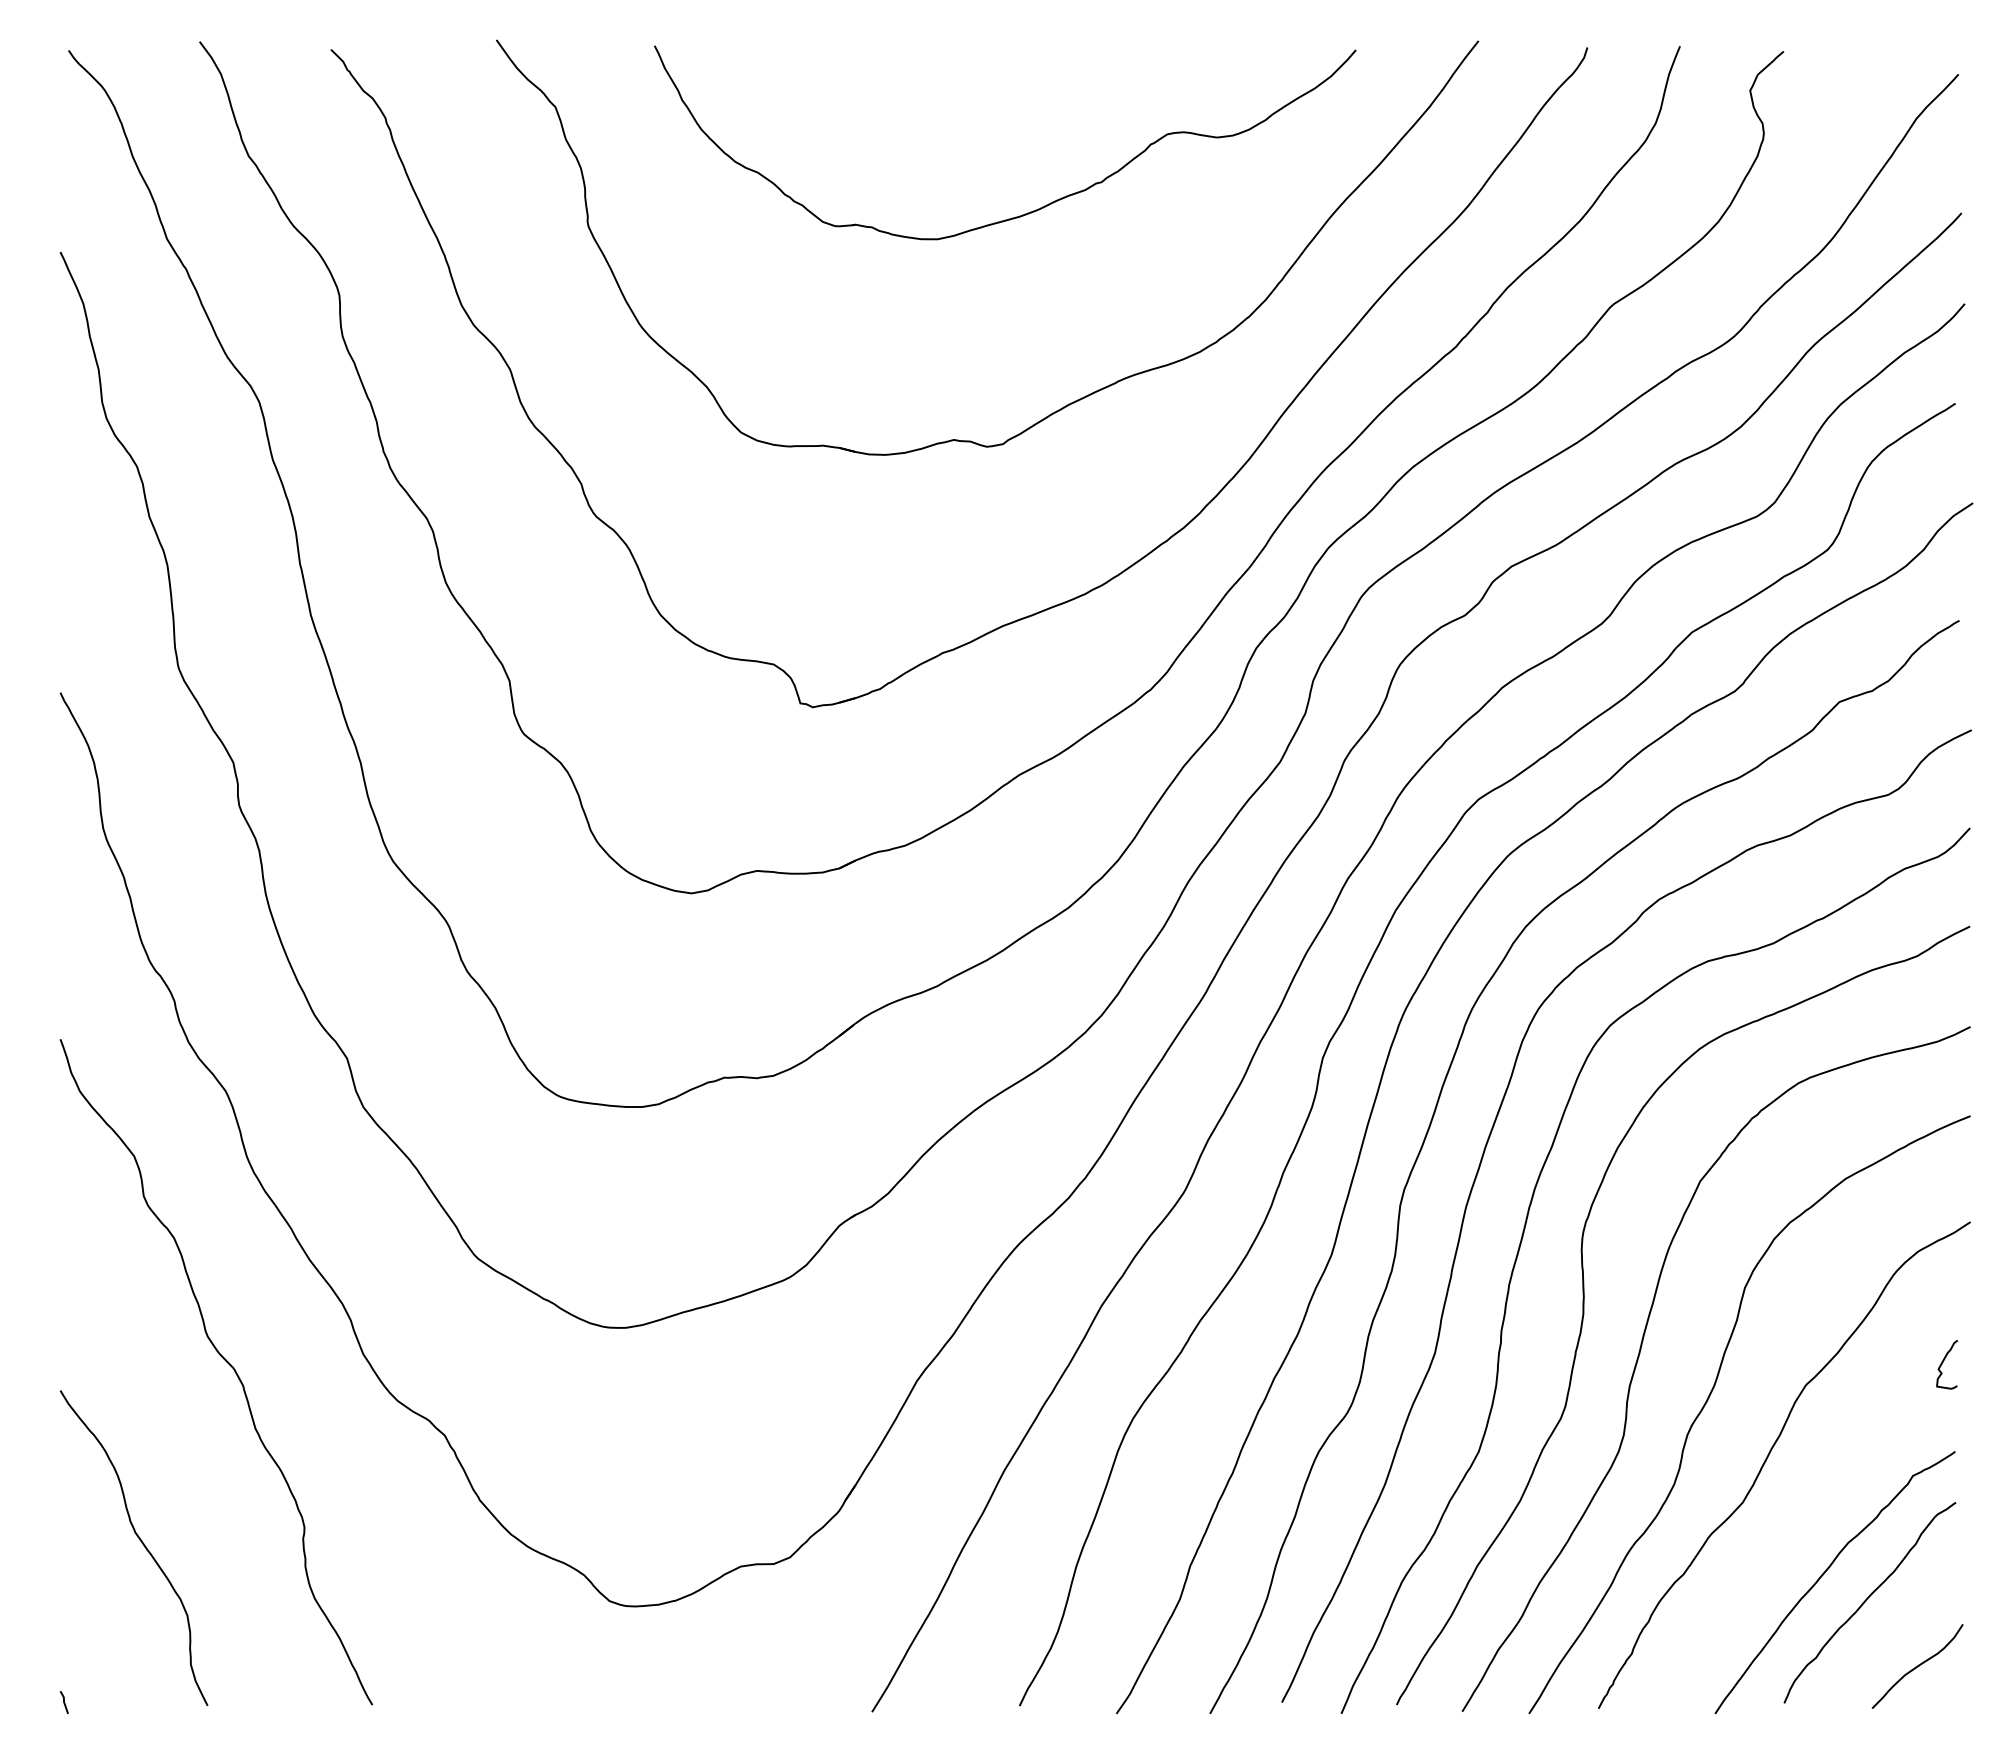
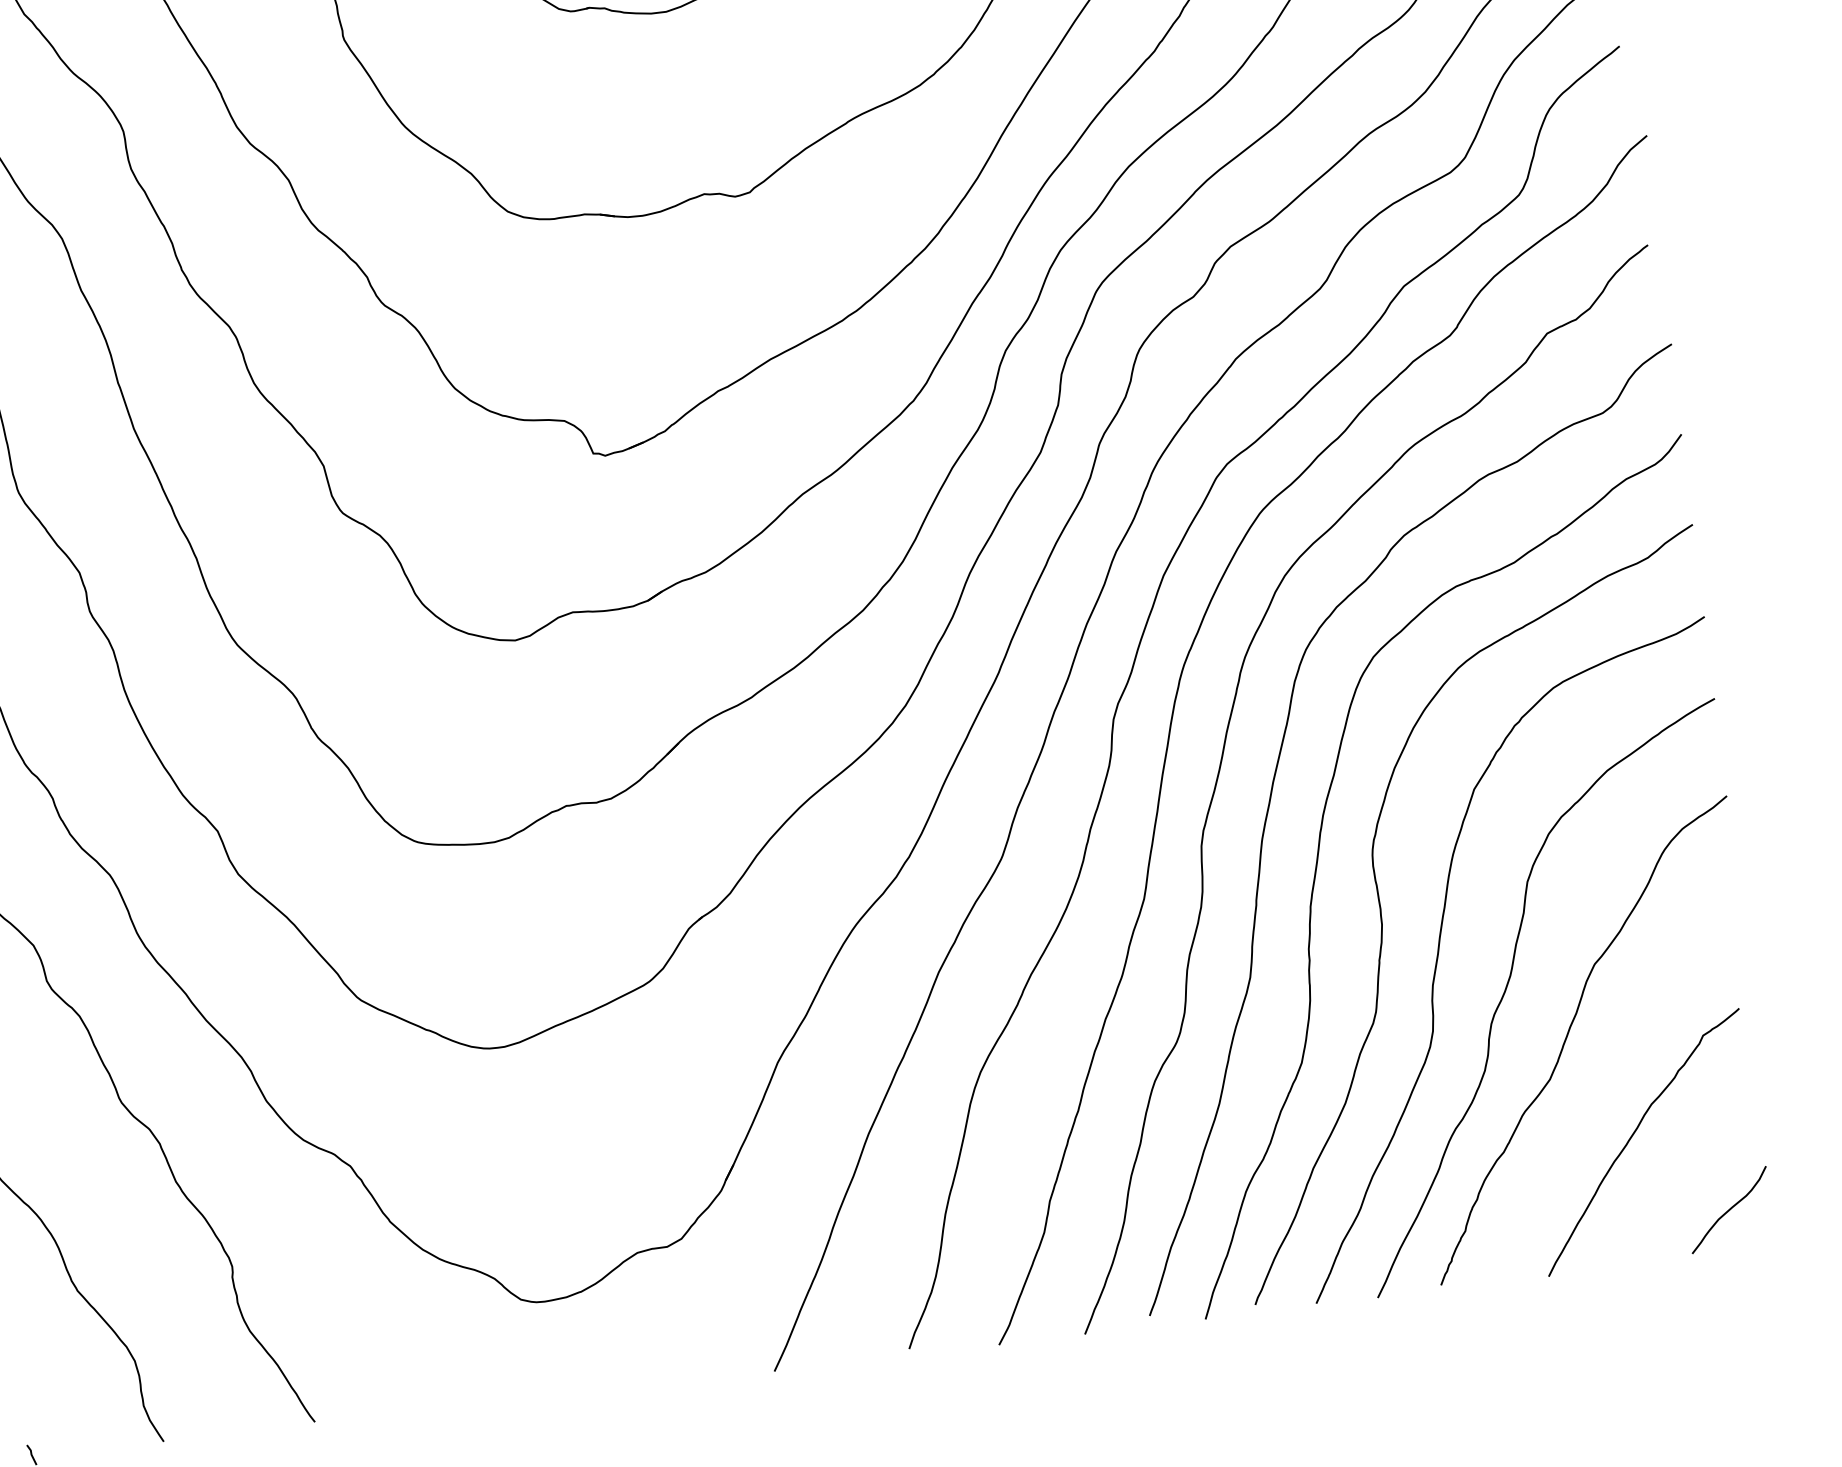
curve: (1943, 1362) -> (1718, 928), removed
curve: (1867, 1600) -> (1675, 1155), removed

